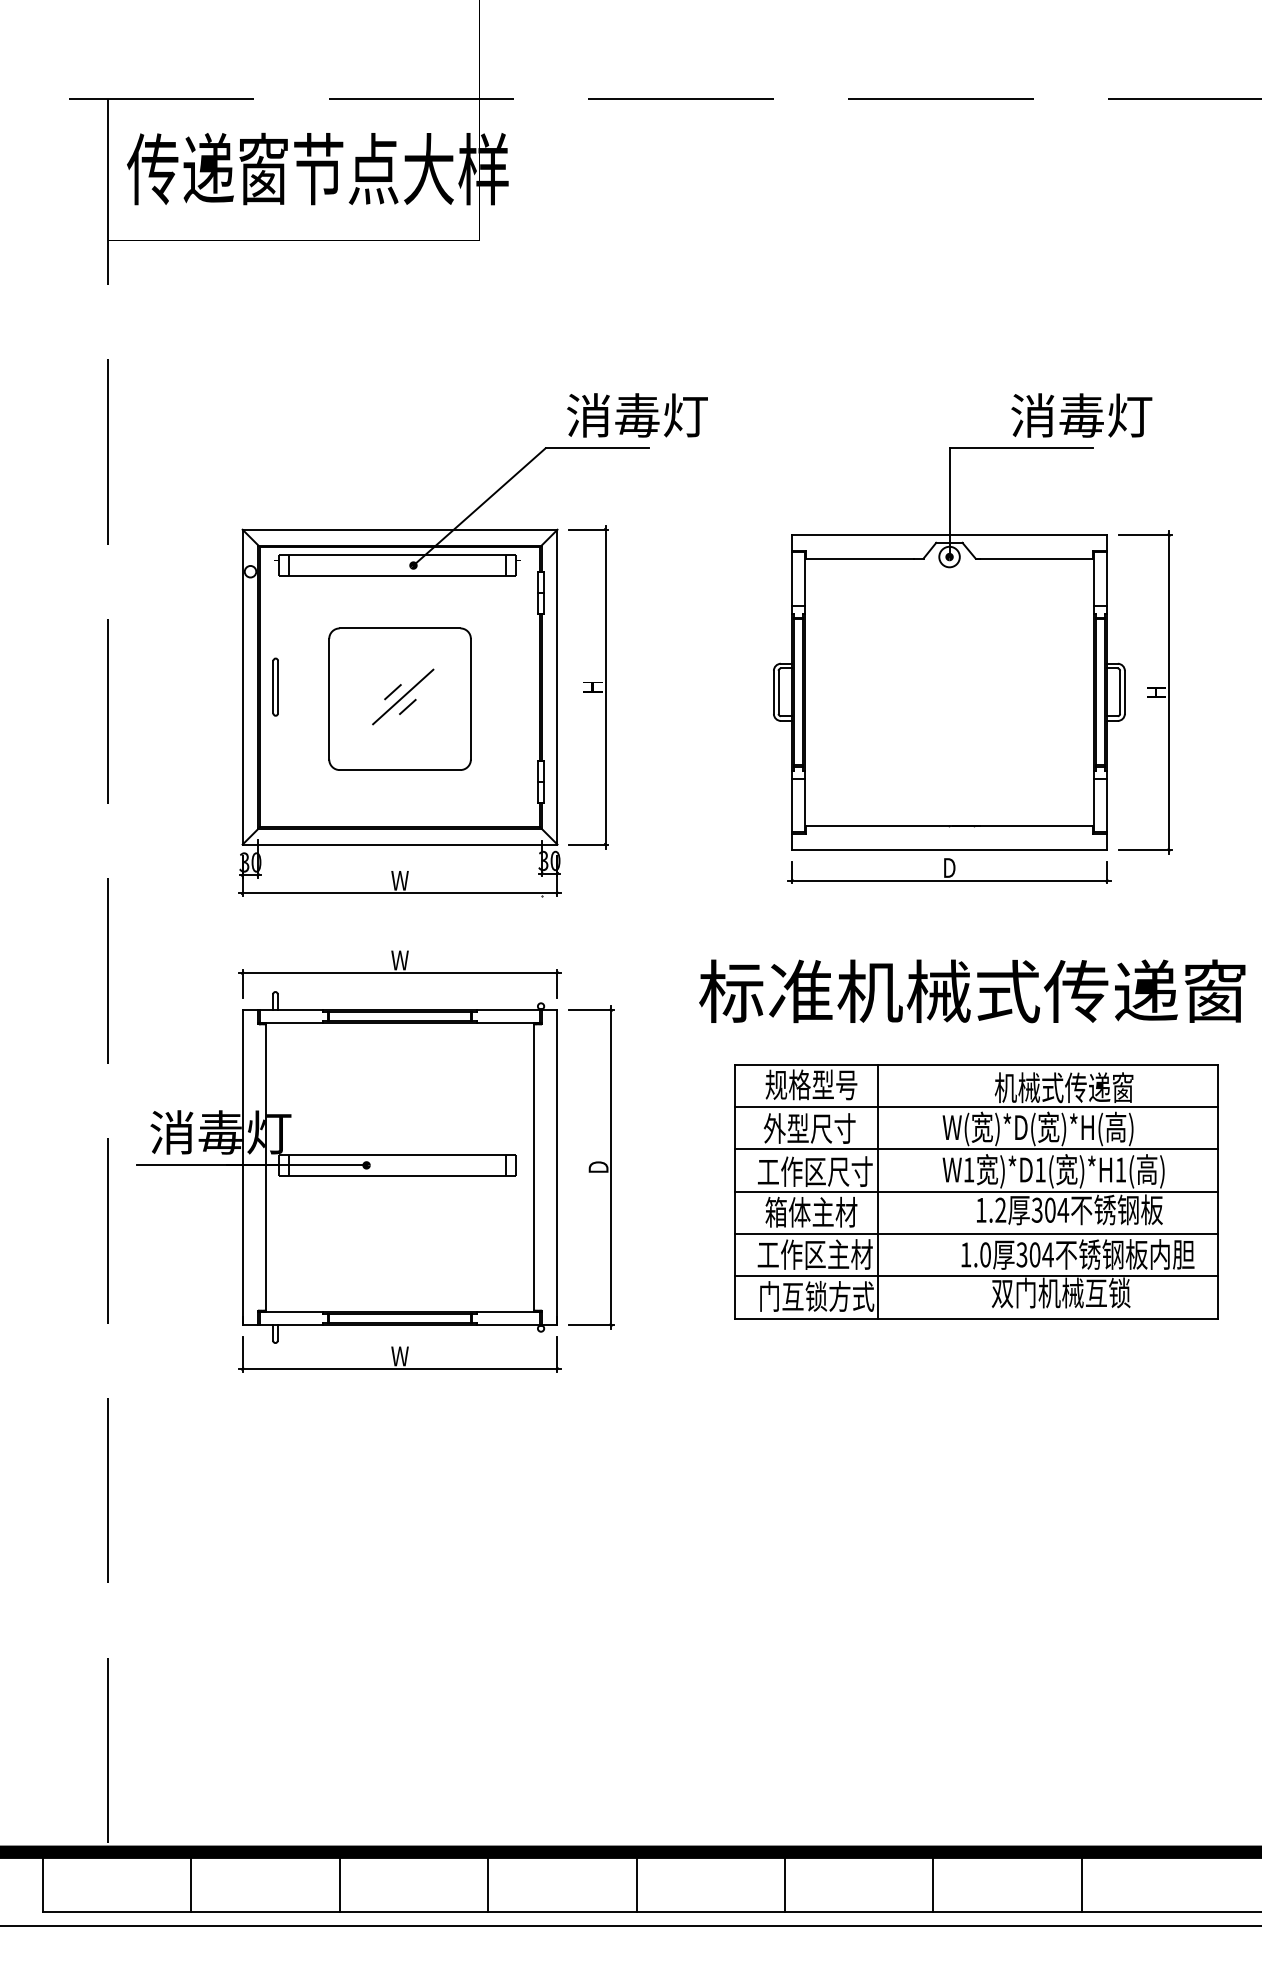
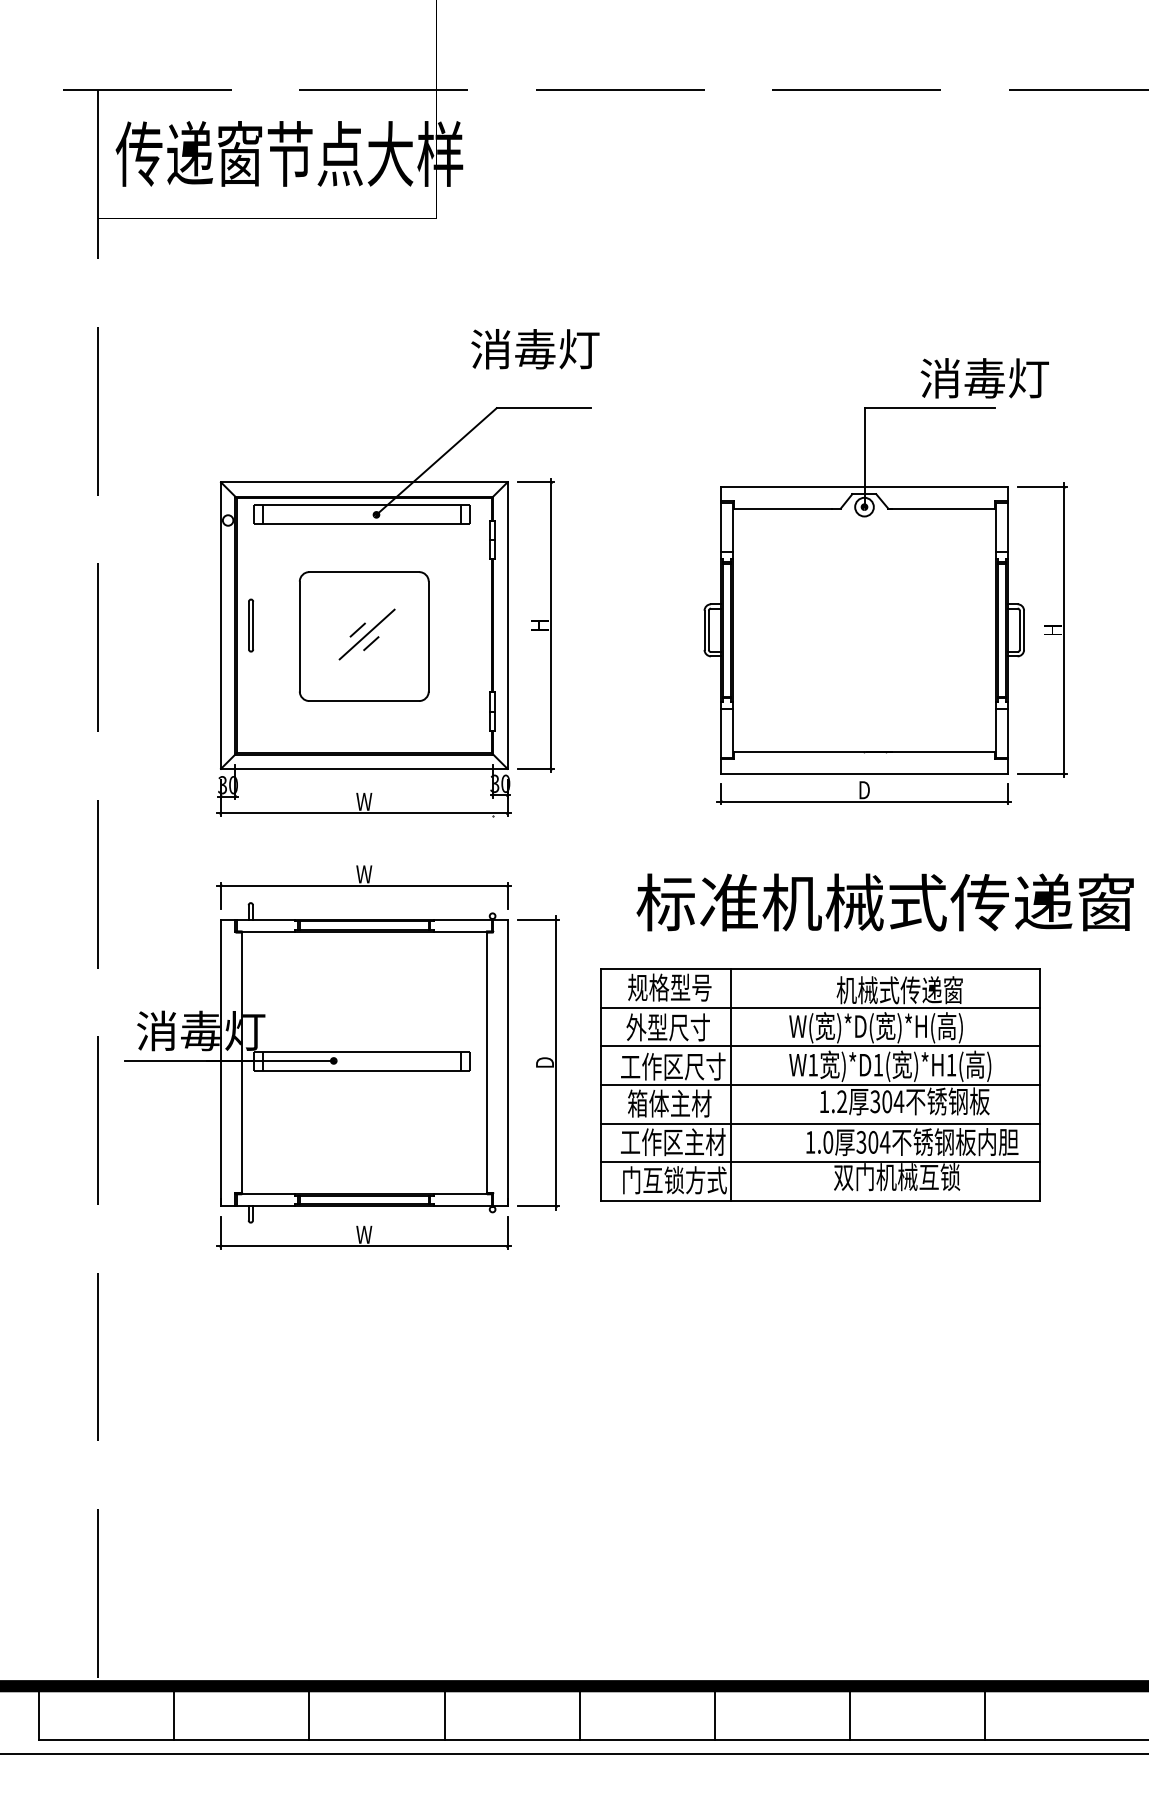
text: (637, 415) -> (535, 349), moved
part: (977, 1191) -> (820, 1084), moved

